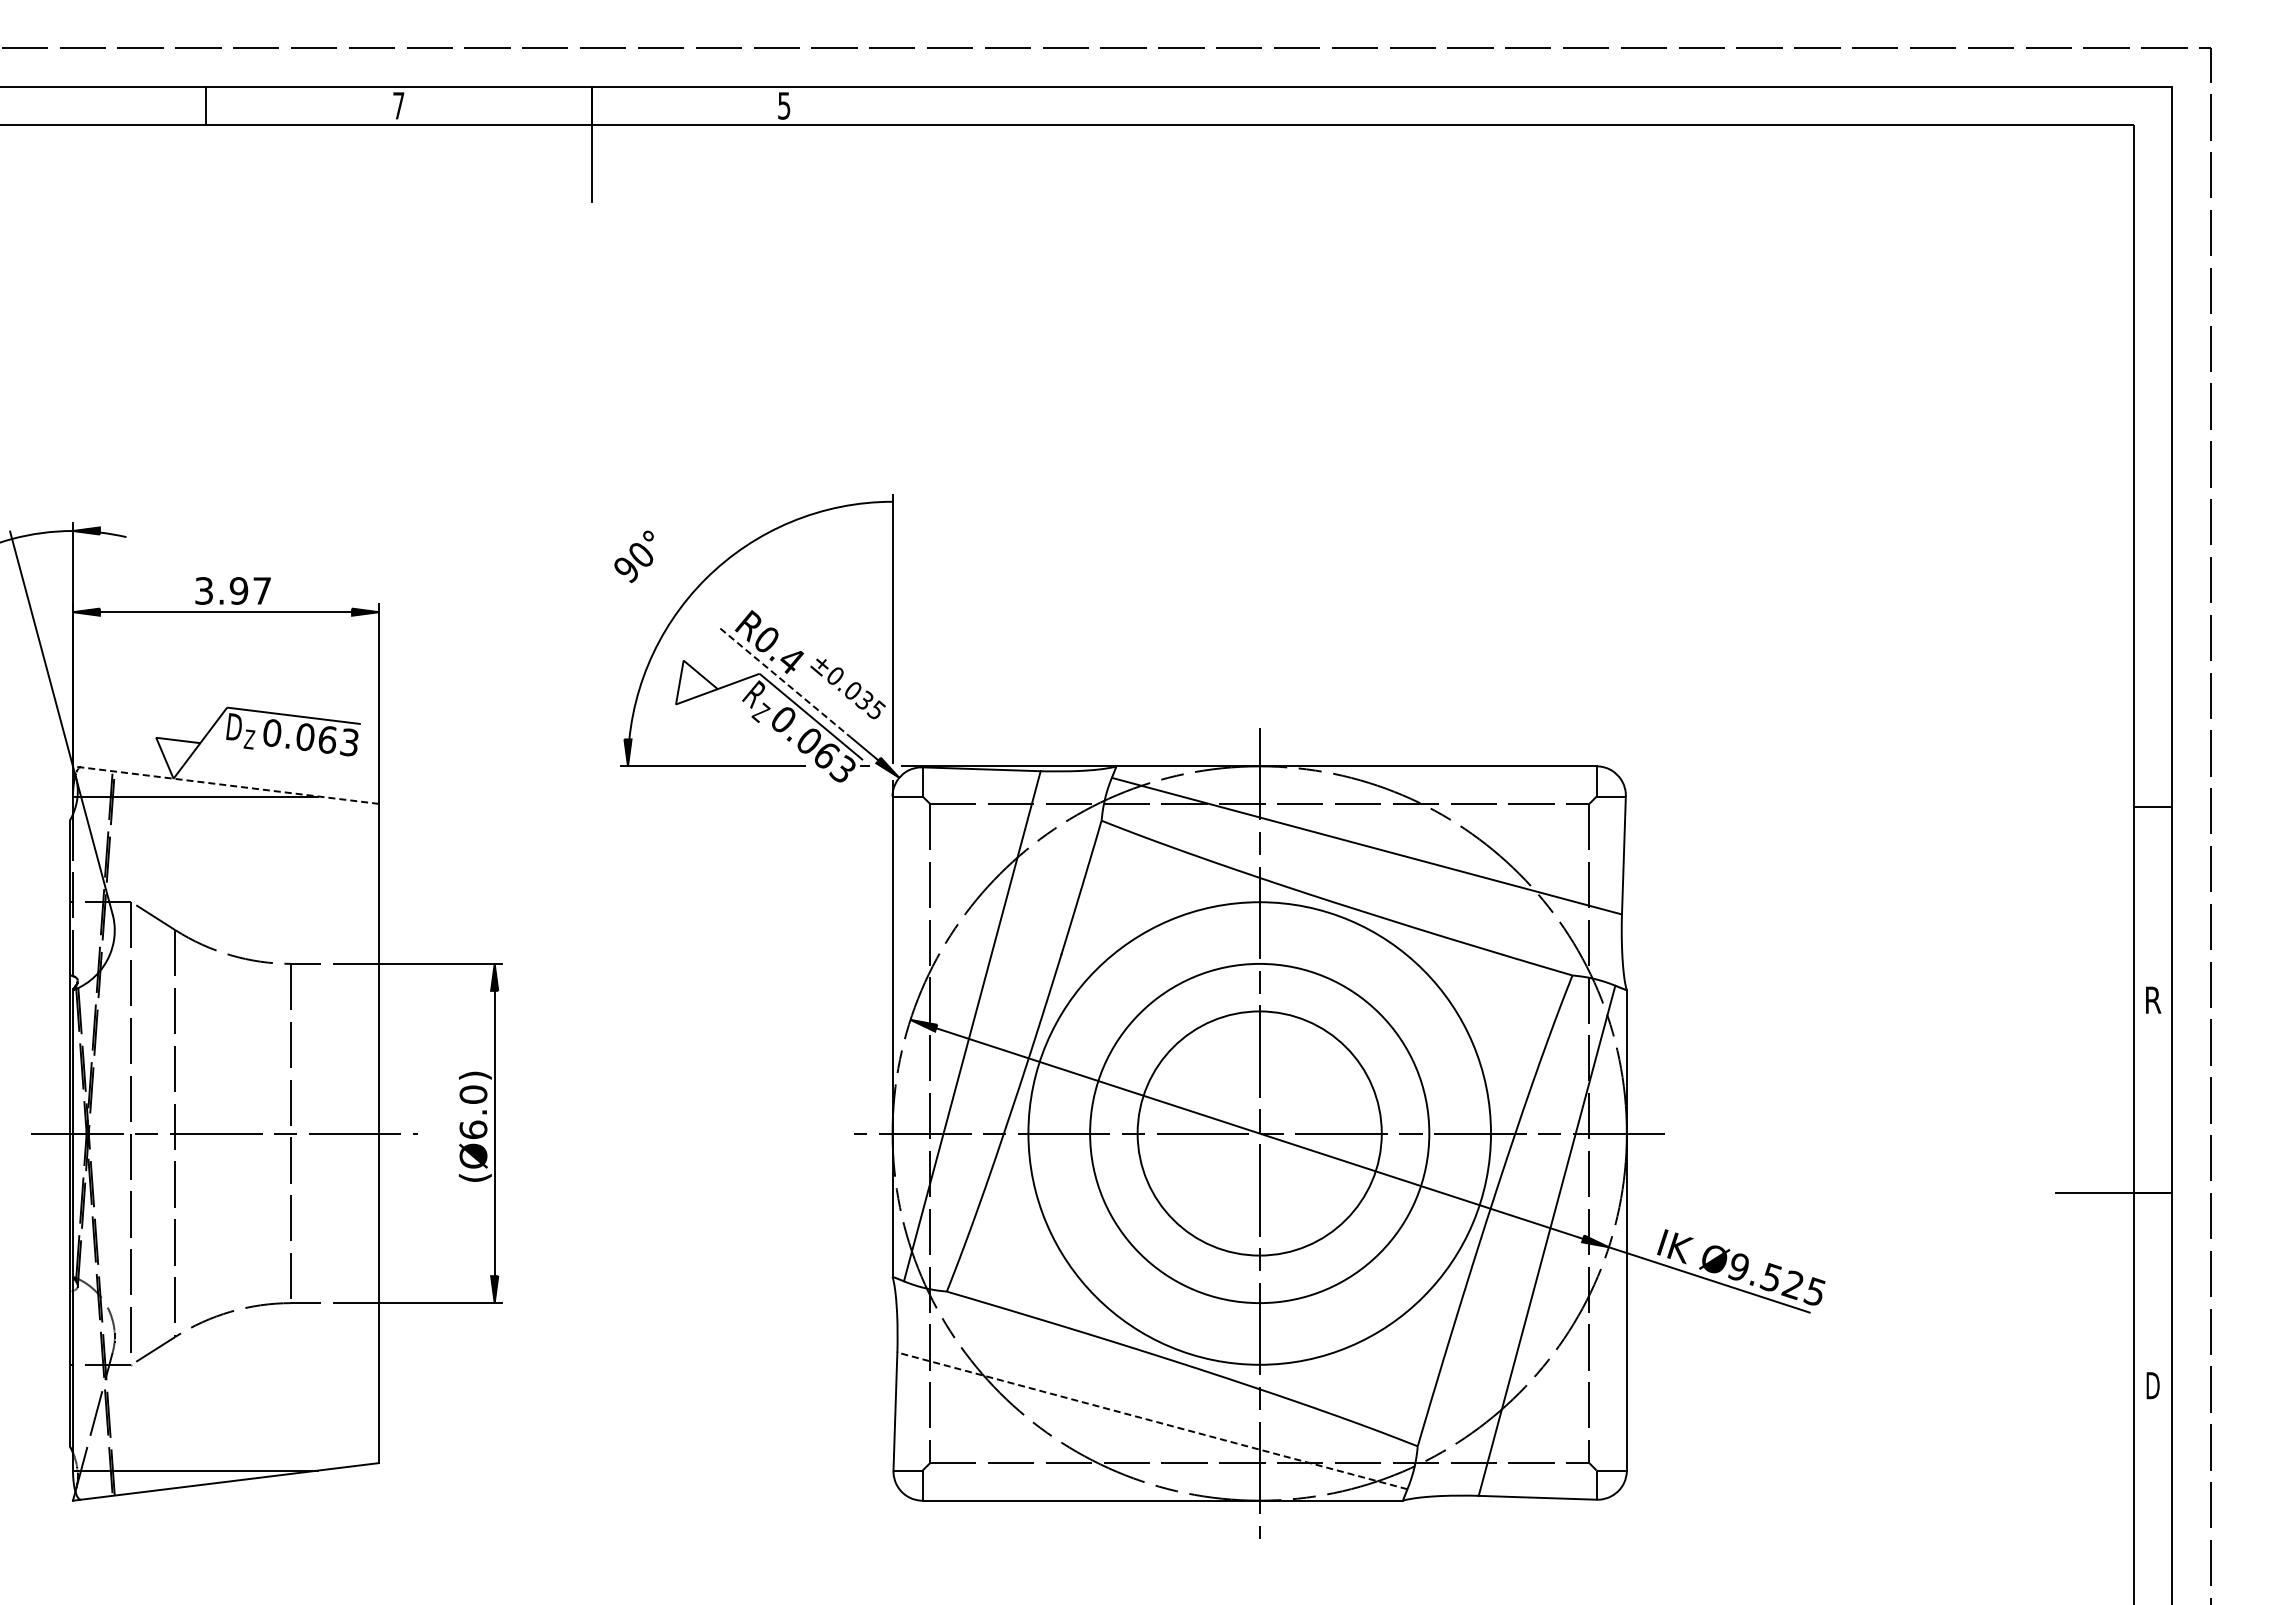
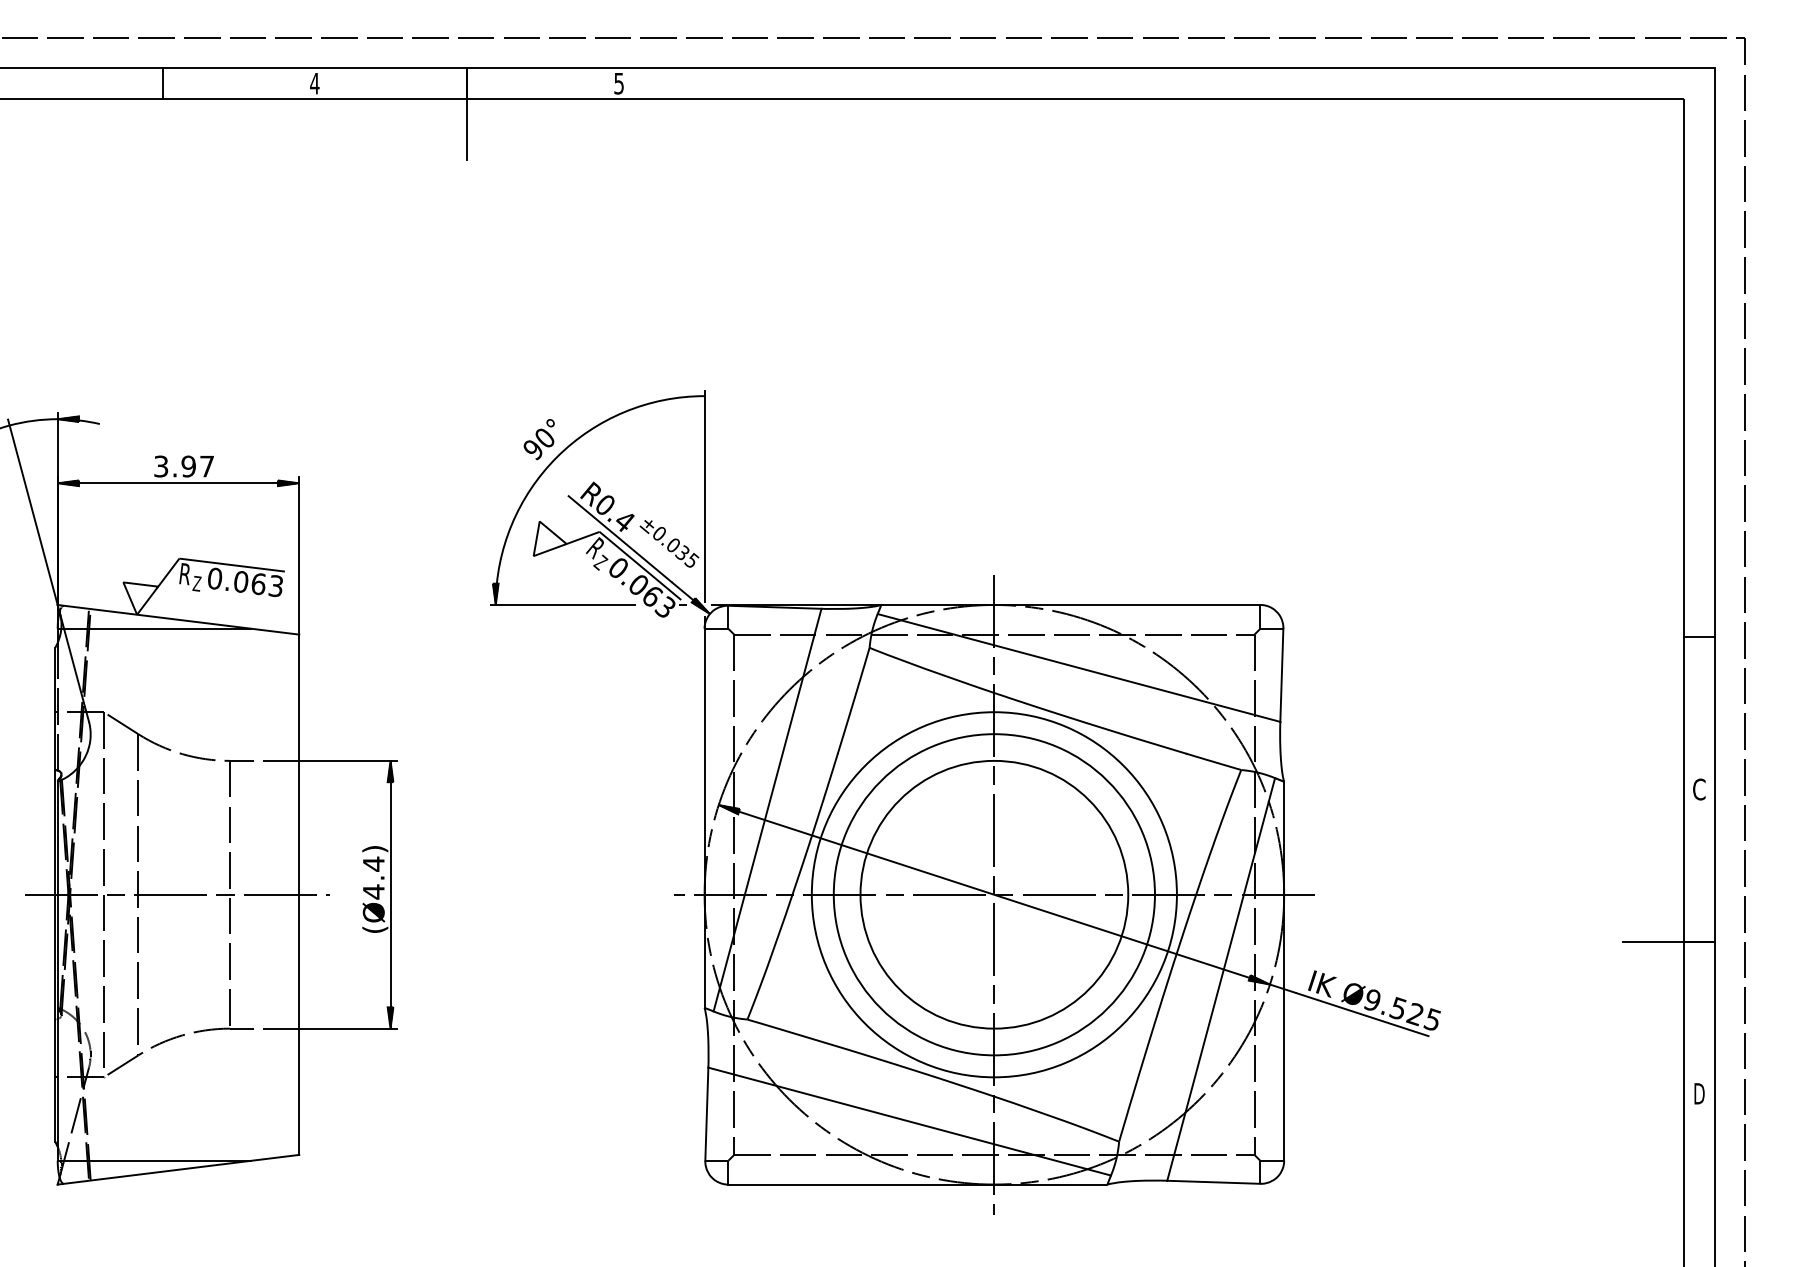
text: (398, 105) -> (314, 83), 7 -> 4
text: (633, 556) -> (538, 439), moved
line: (785, 682) -> (620, 538), dashed -> solid
text: (233, 727) -> (184, 574), D -> R
line: (225, 785) -> (178, 620), dashed -> solid
text: (2152, 1000) -> (1699, 789), R -> C
text: (473, 1112) -> (373, 878), (Ø6.0) -> (Ø4.4)
circle: (1259, 1133) -> (994, 894), size x1.67
line: (1151, 1420) -> (908, 1121), dashed -> solid

